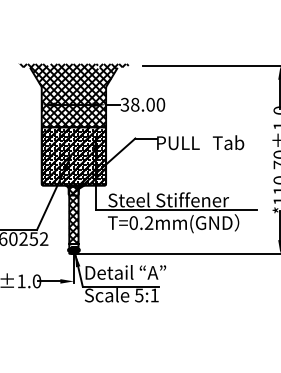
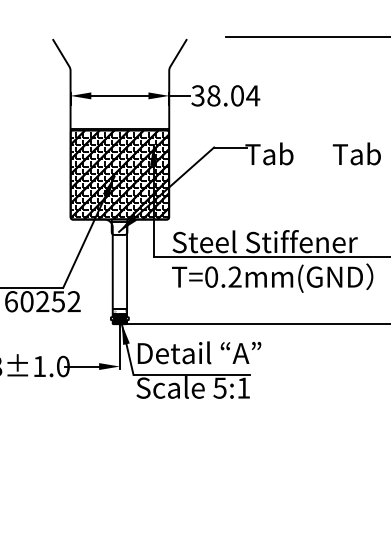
hatch: (73, 94) -> (119, 80), removed
text: (160, 104) -> (252, 95), 38.00 -> 38.04
text: (177, 142) -> (278, 153), PULL -> Tab
hatch: (74, 215) -> (120, 265), removed

